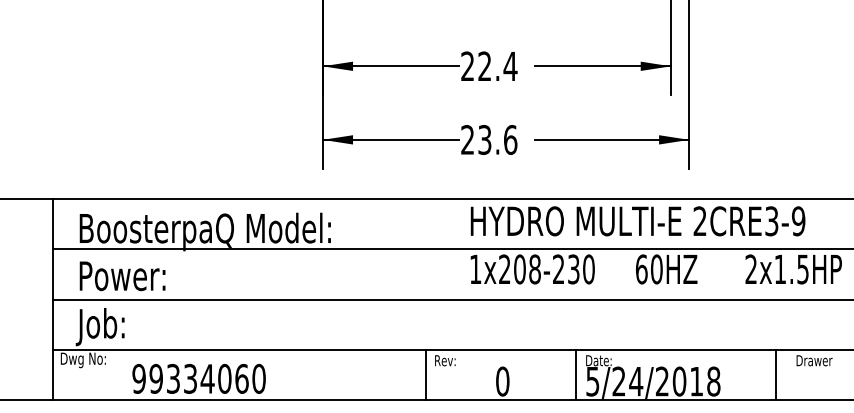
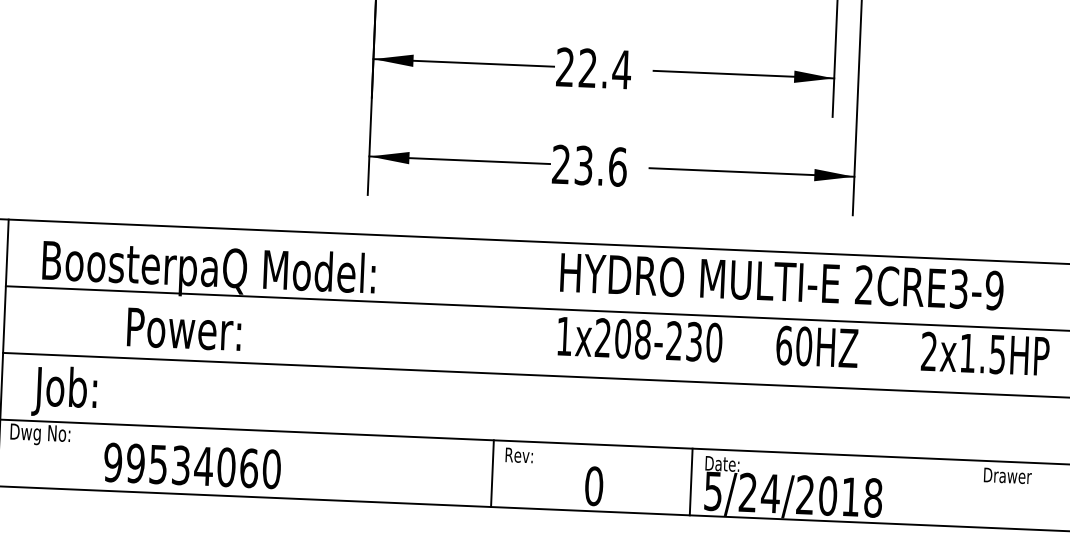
text: (122, 276) -> (184, 329), moved
line: (776, 375) -> (956, 493), removed
text: (173, 378) -> (158, 463), 99334060 -> 99534060

